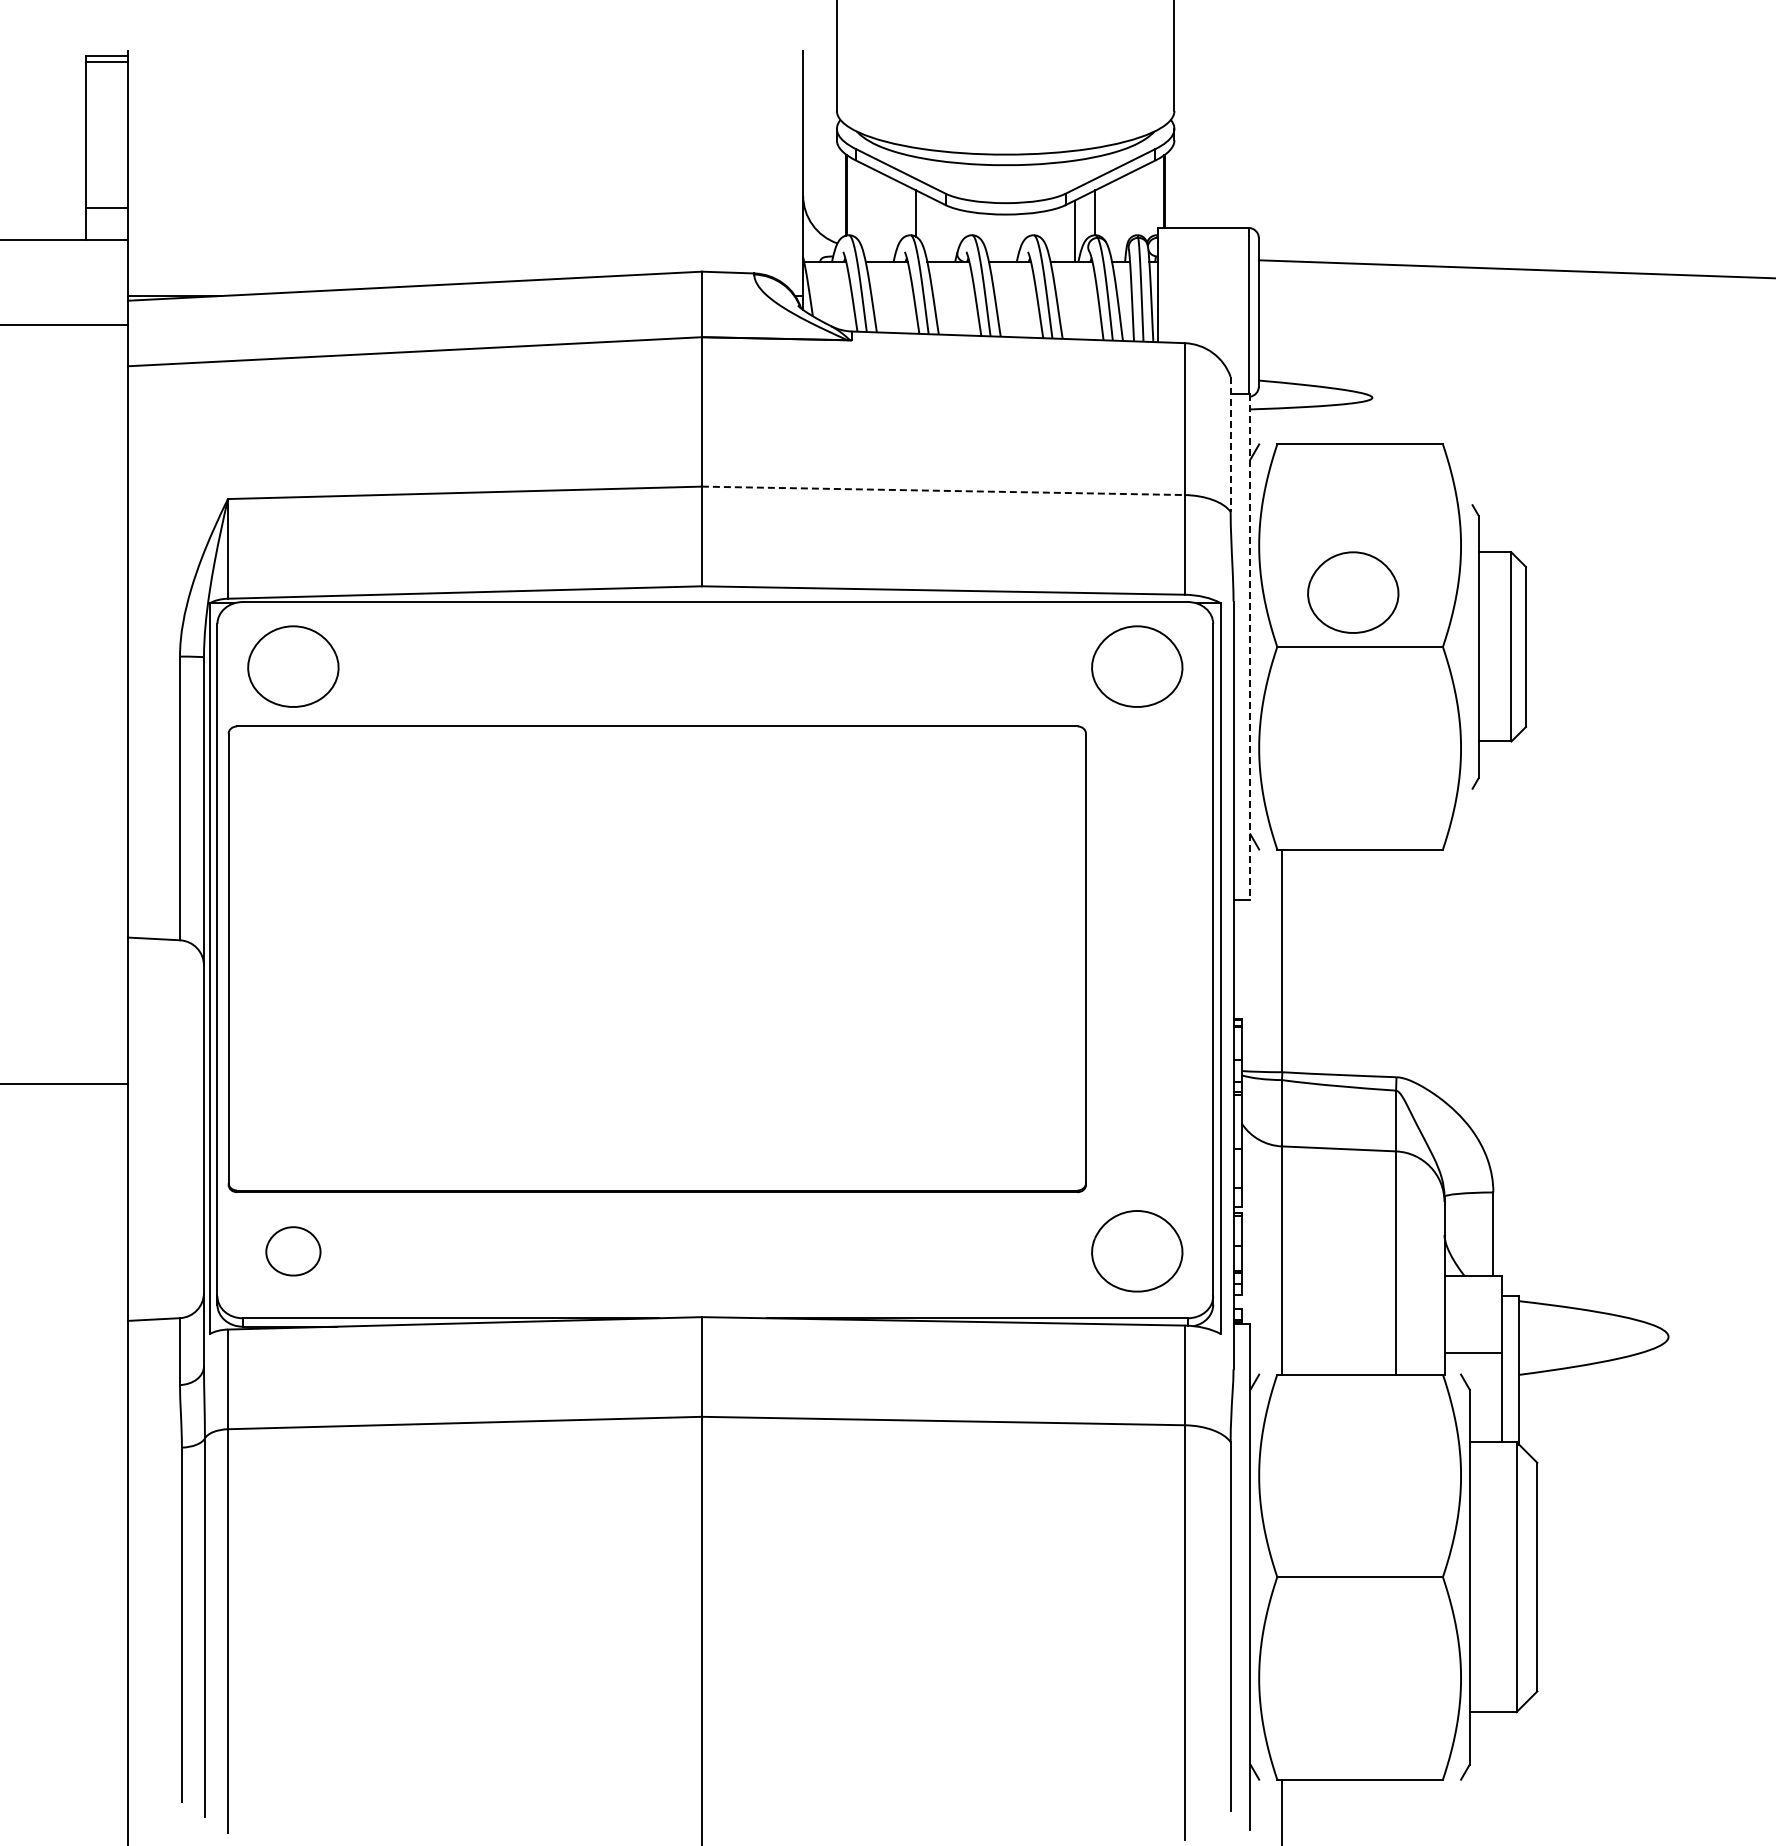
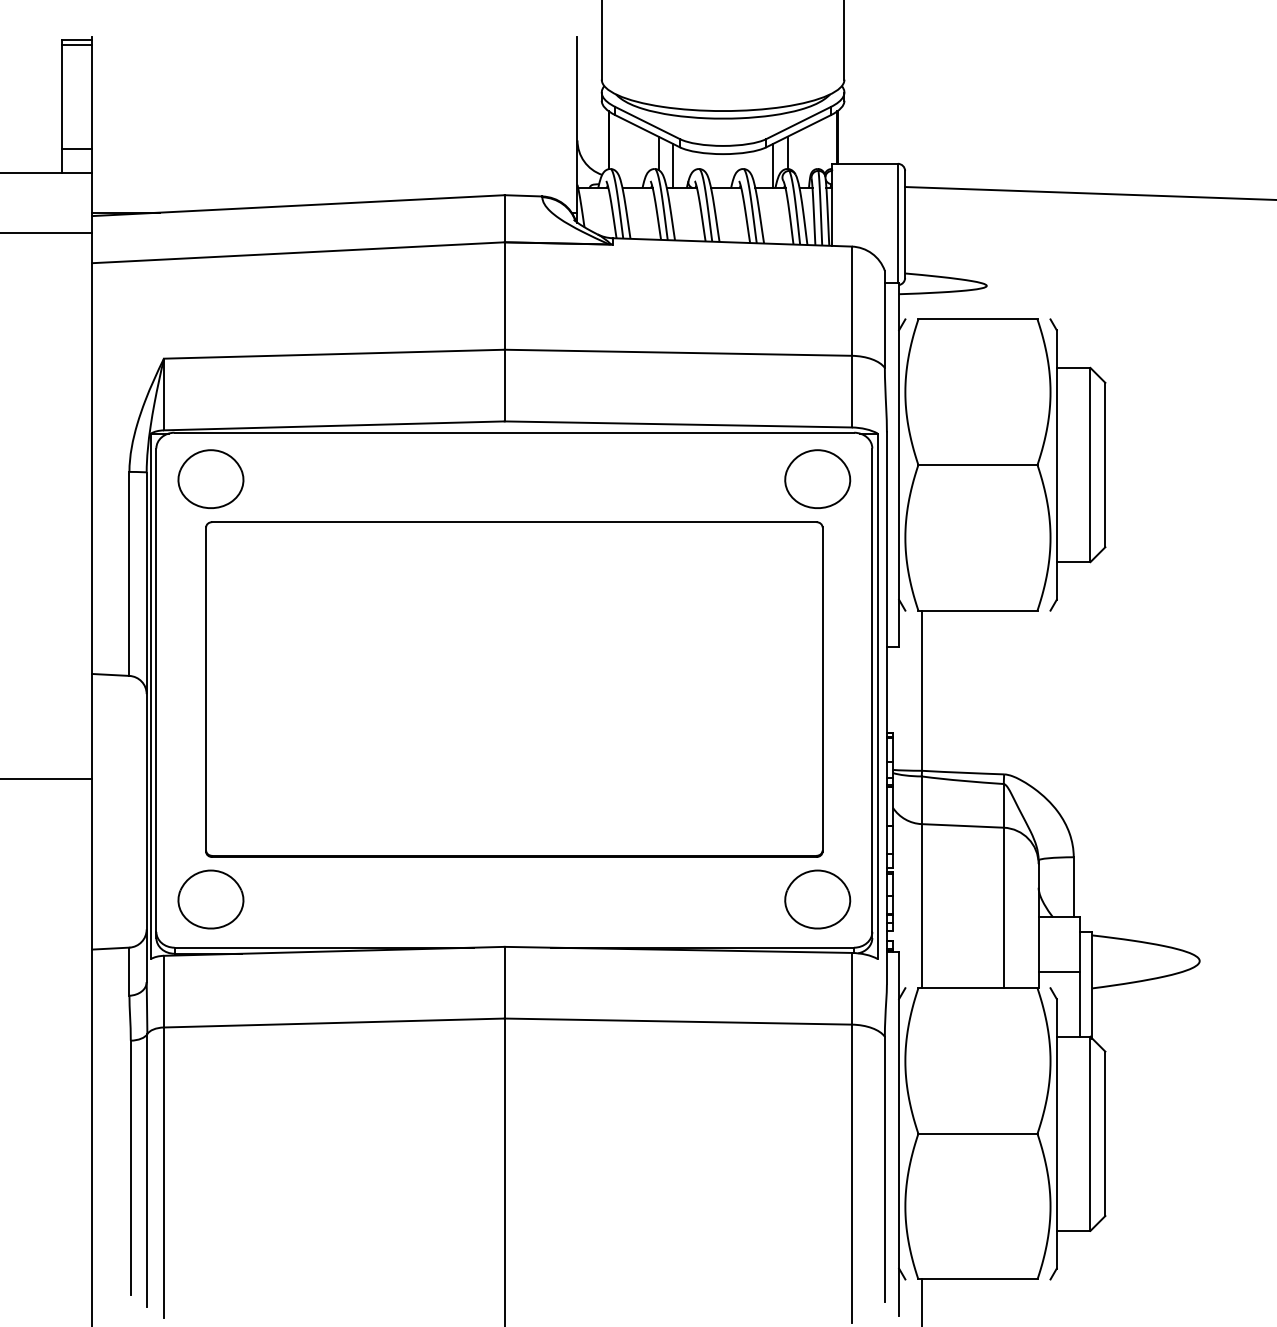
line: (936, 230) -> (673, 165), added
line: (1230, 444) -> (884, 319), dashed -> solid
line: (943, 490) -> (678, 352), dashed -> solid
part: (1353, 592) -> (973, 425), removed
part: (1499, 646) -> (1078, 464), size x1.43
line: (1250, 647) -> (899, 465), dashed -> solid
part: (656, 959) -> (513, 689), moved
part: (293, 1251) -> (211, 899), size x1.67

